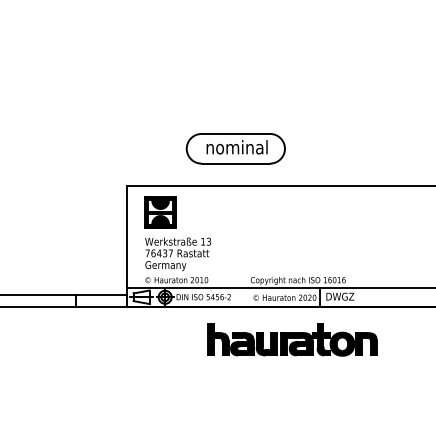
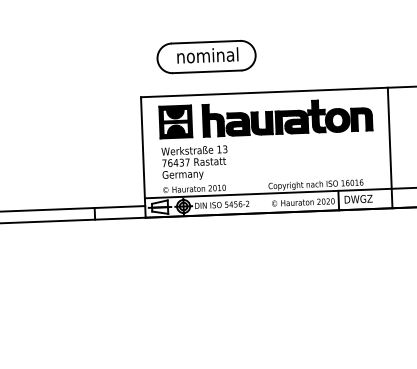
part: (235, 148) -> (206, 56), moved
line: (373, 246) -> (389, 147), added
part: (292, 339) -> (287, 117), moved

